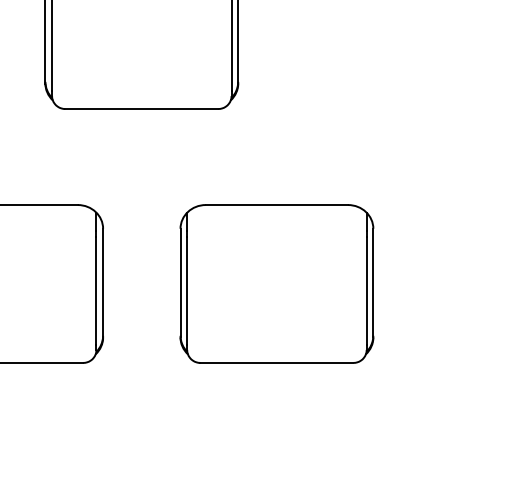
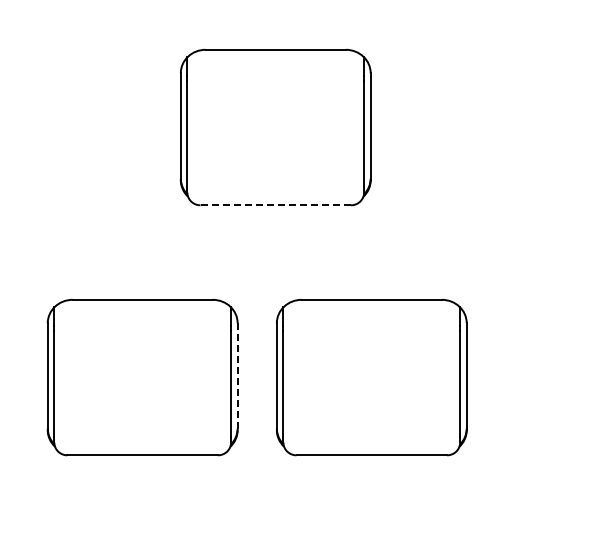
line: (141, 109) -> (275, 205), solid -> dashed
line: (102, 282) -> (237, 376), solid -> dashed
part: (276, 283) -> (371, 377), moved

